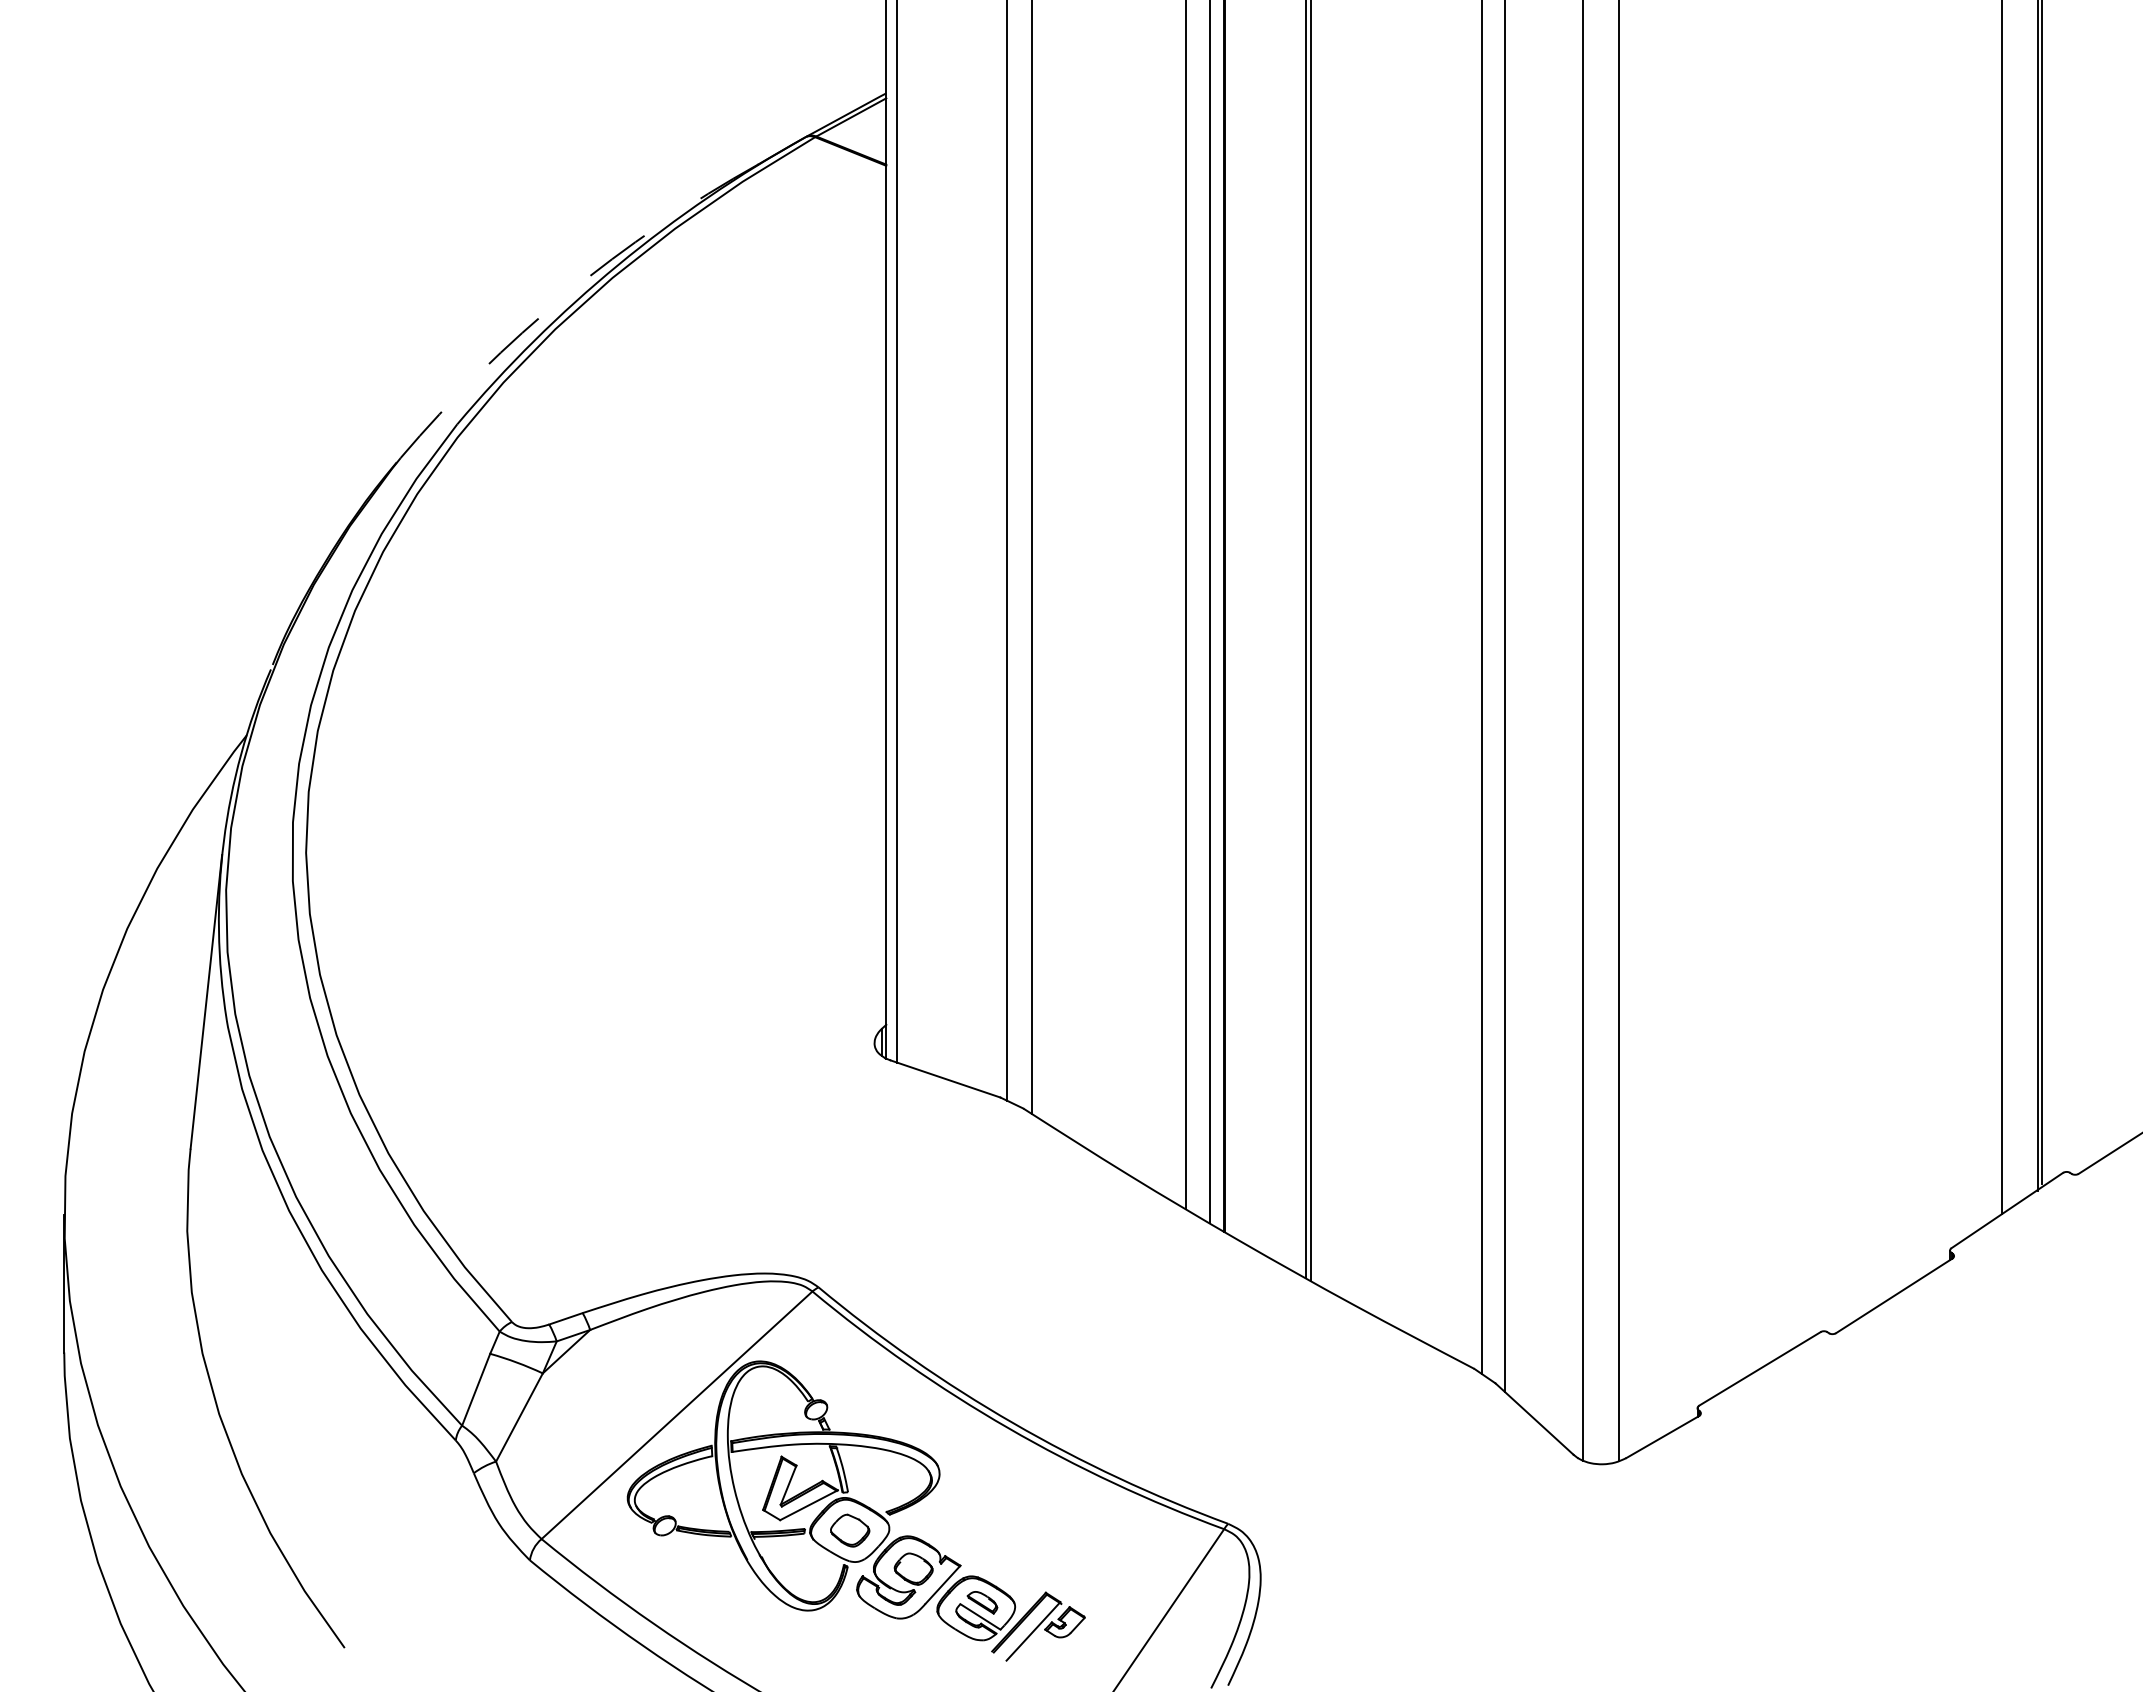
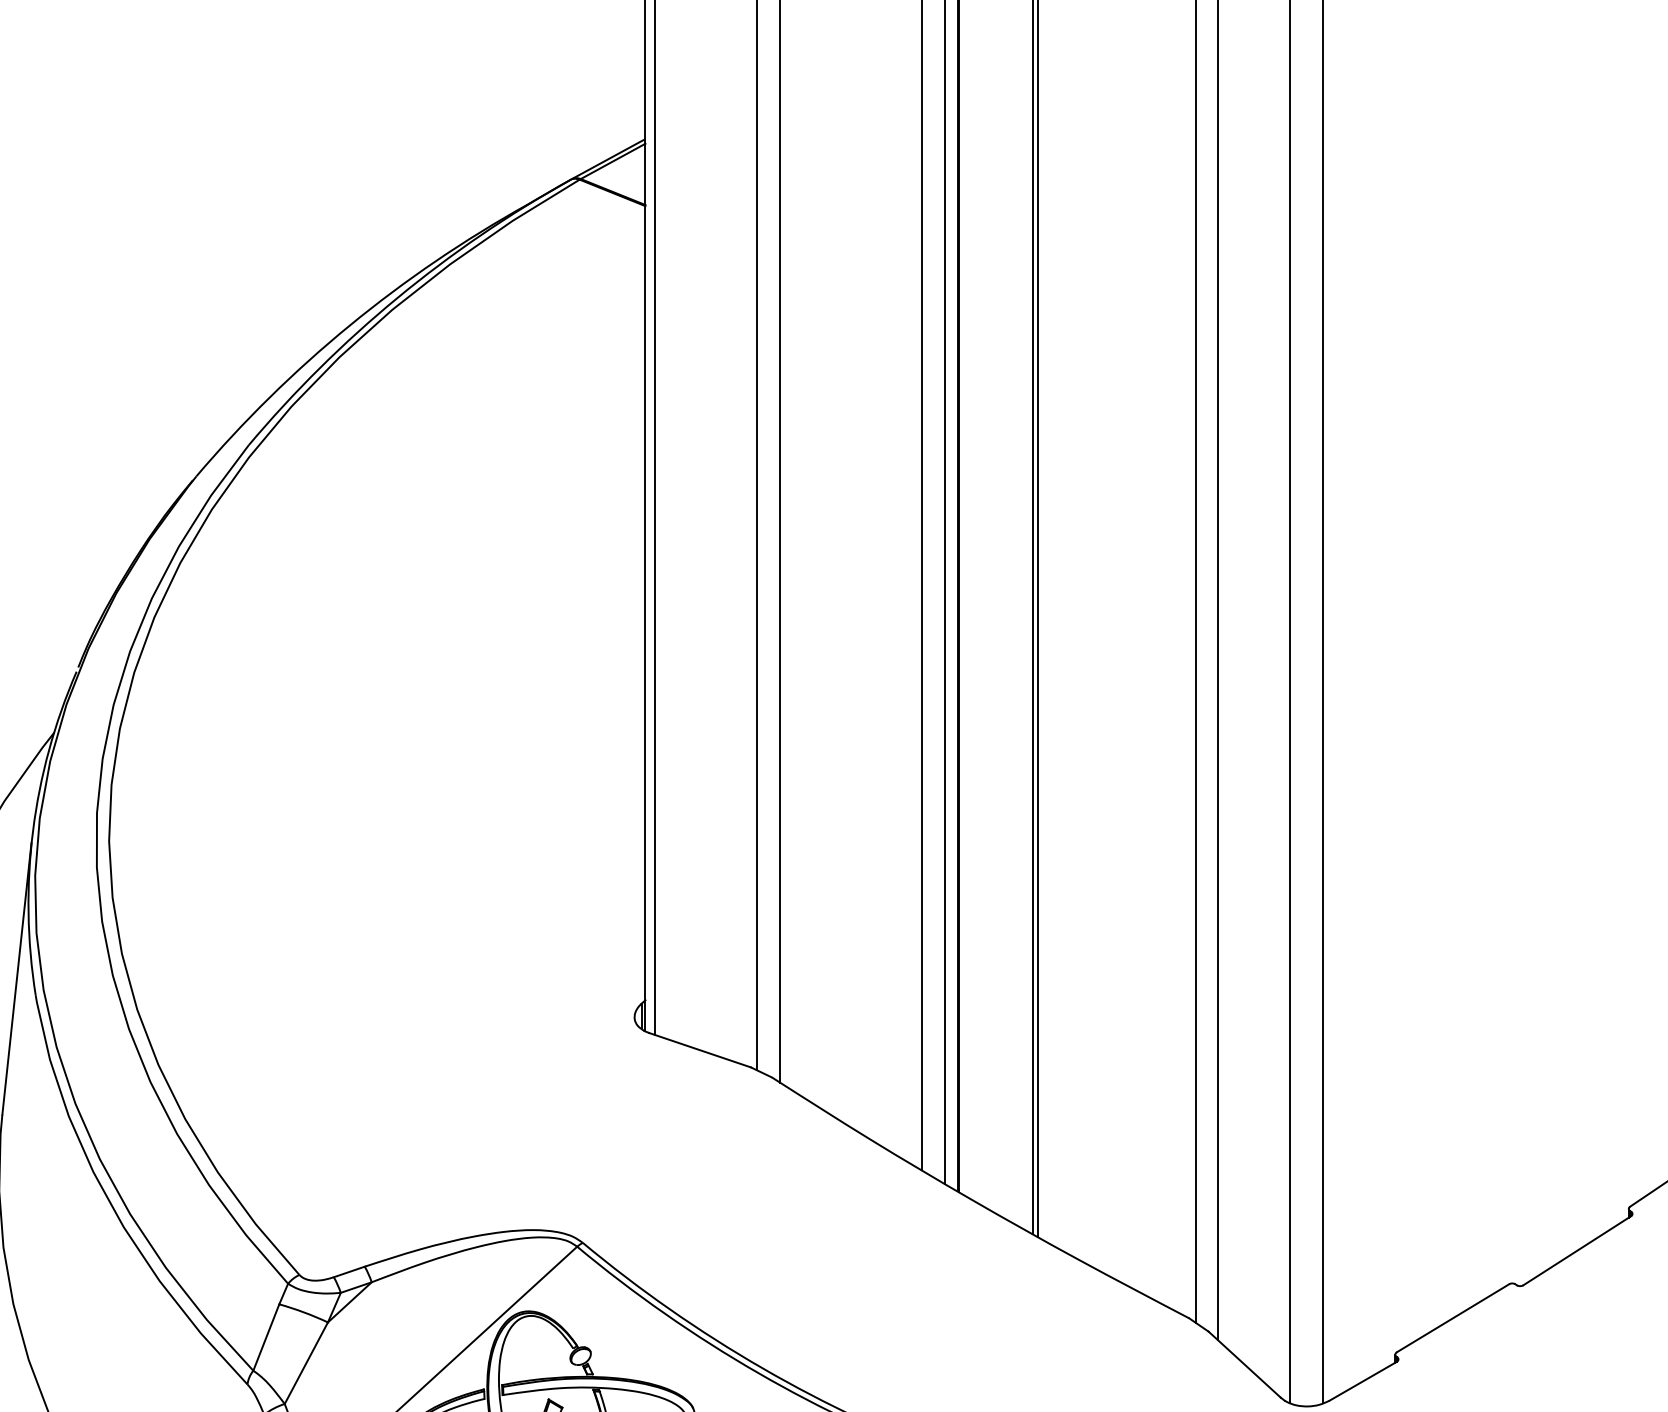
arc: (566, 295) -> (349, 326), dashed -> solid

